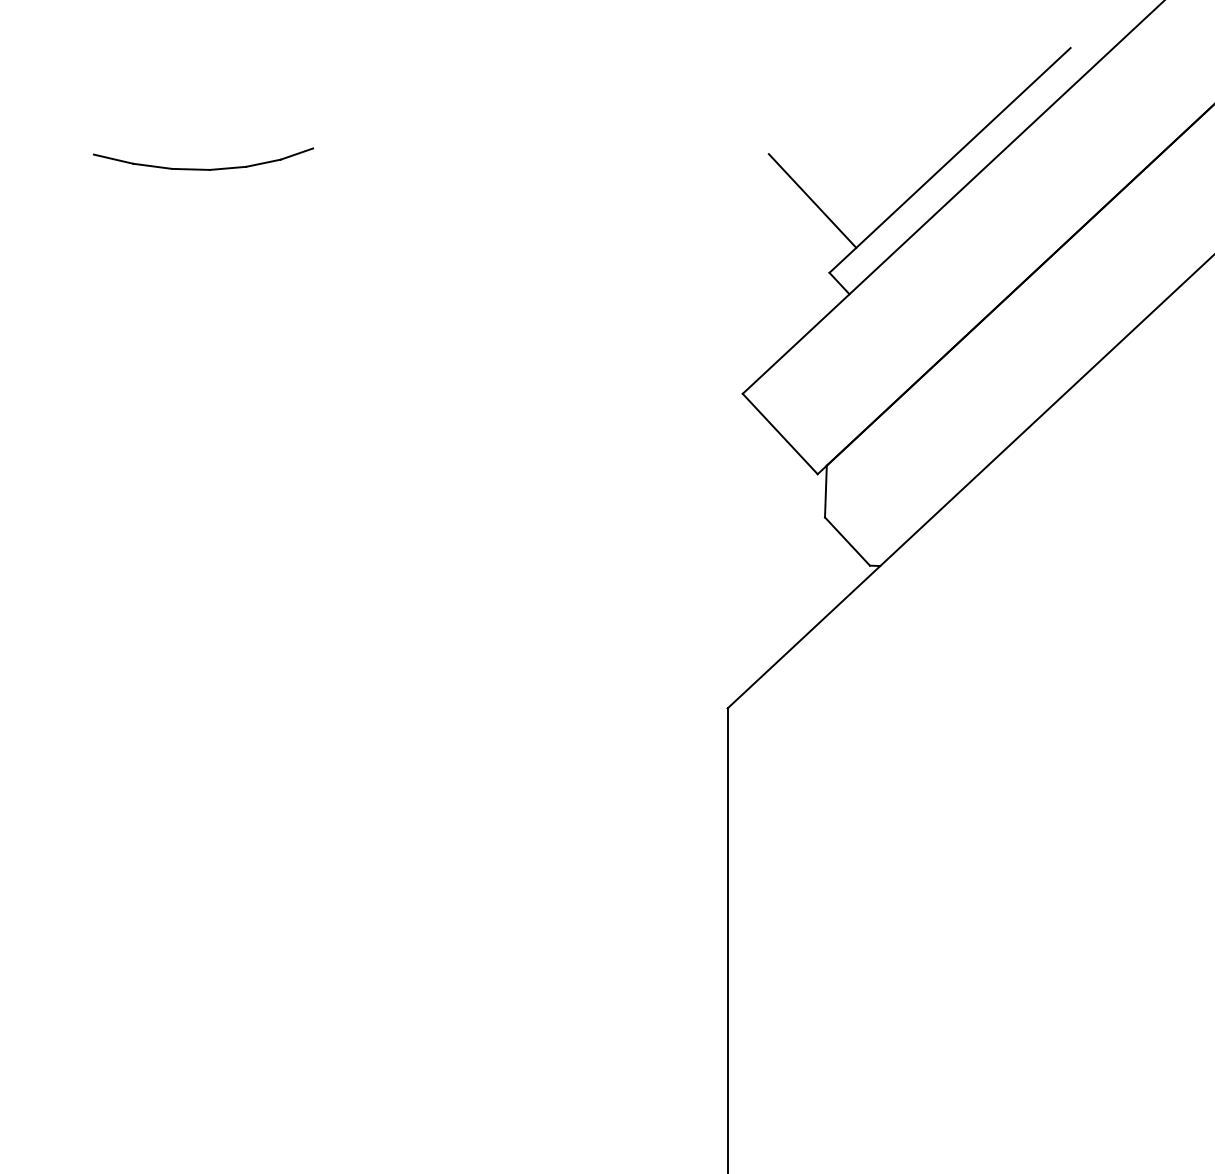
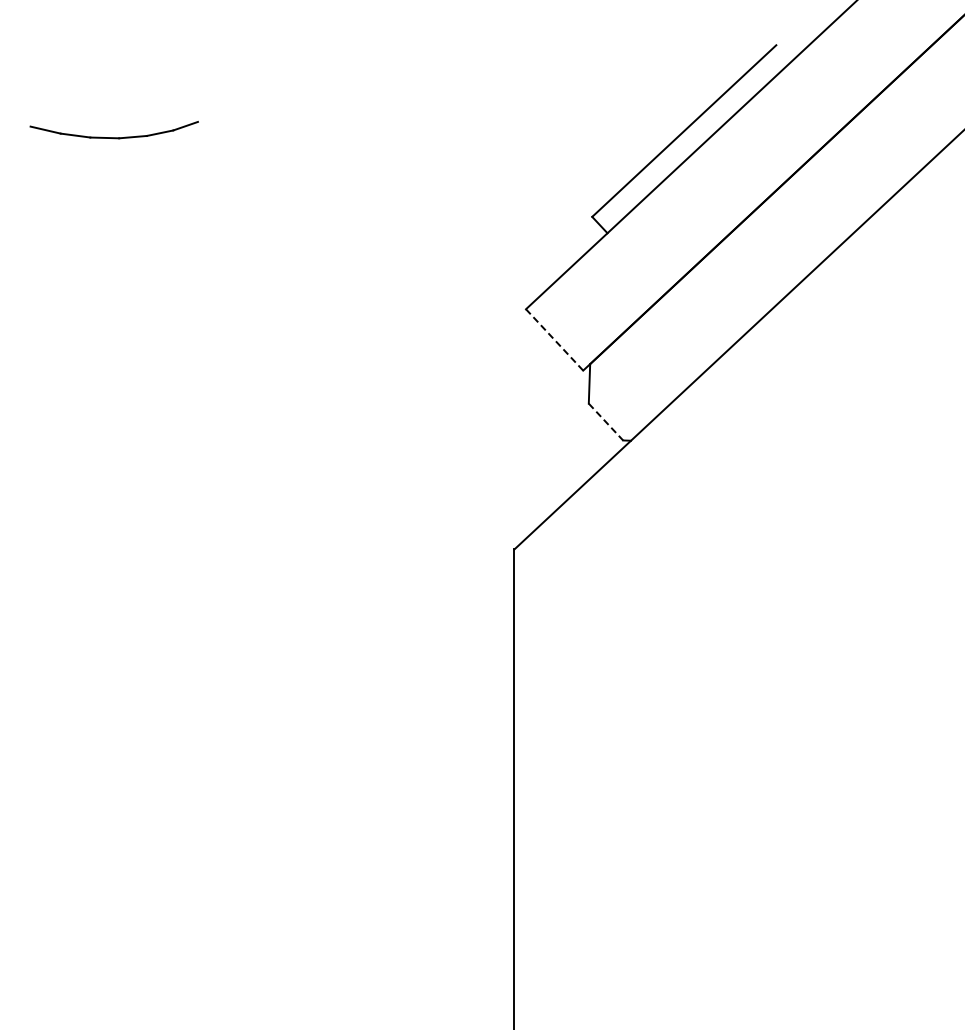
line: (811, 200) -> (578, 161), removed
line: (780, 433) -> (554, 339), solid -> dashed
line: (848, 542) -> (606, 422), solid -> dashed

